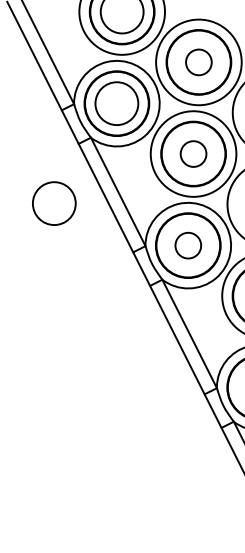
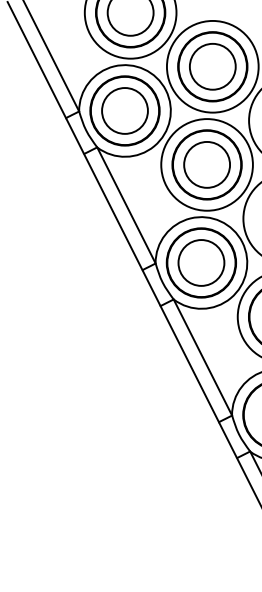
circle: (198, 62) -> (212, 66), size x1.67
circle: (193, 153) -> (207, 164), size x1.67
circle: (53, 203) -> (57, 217), removed
circle: (188, 245) -> (201, 262), size x1.67

